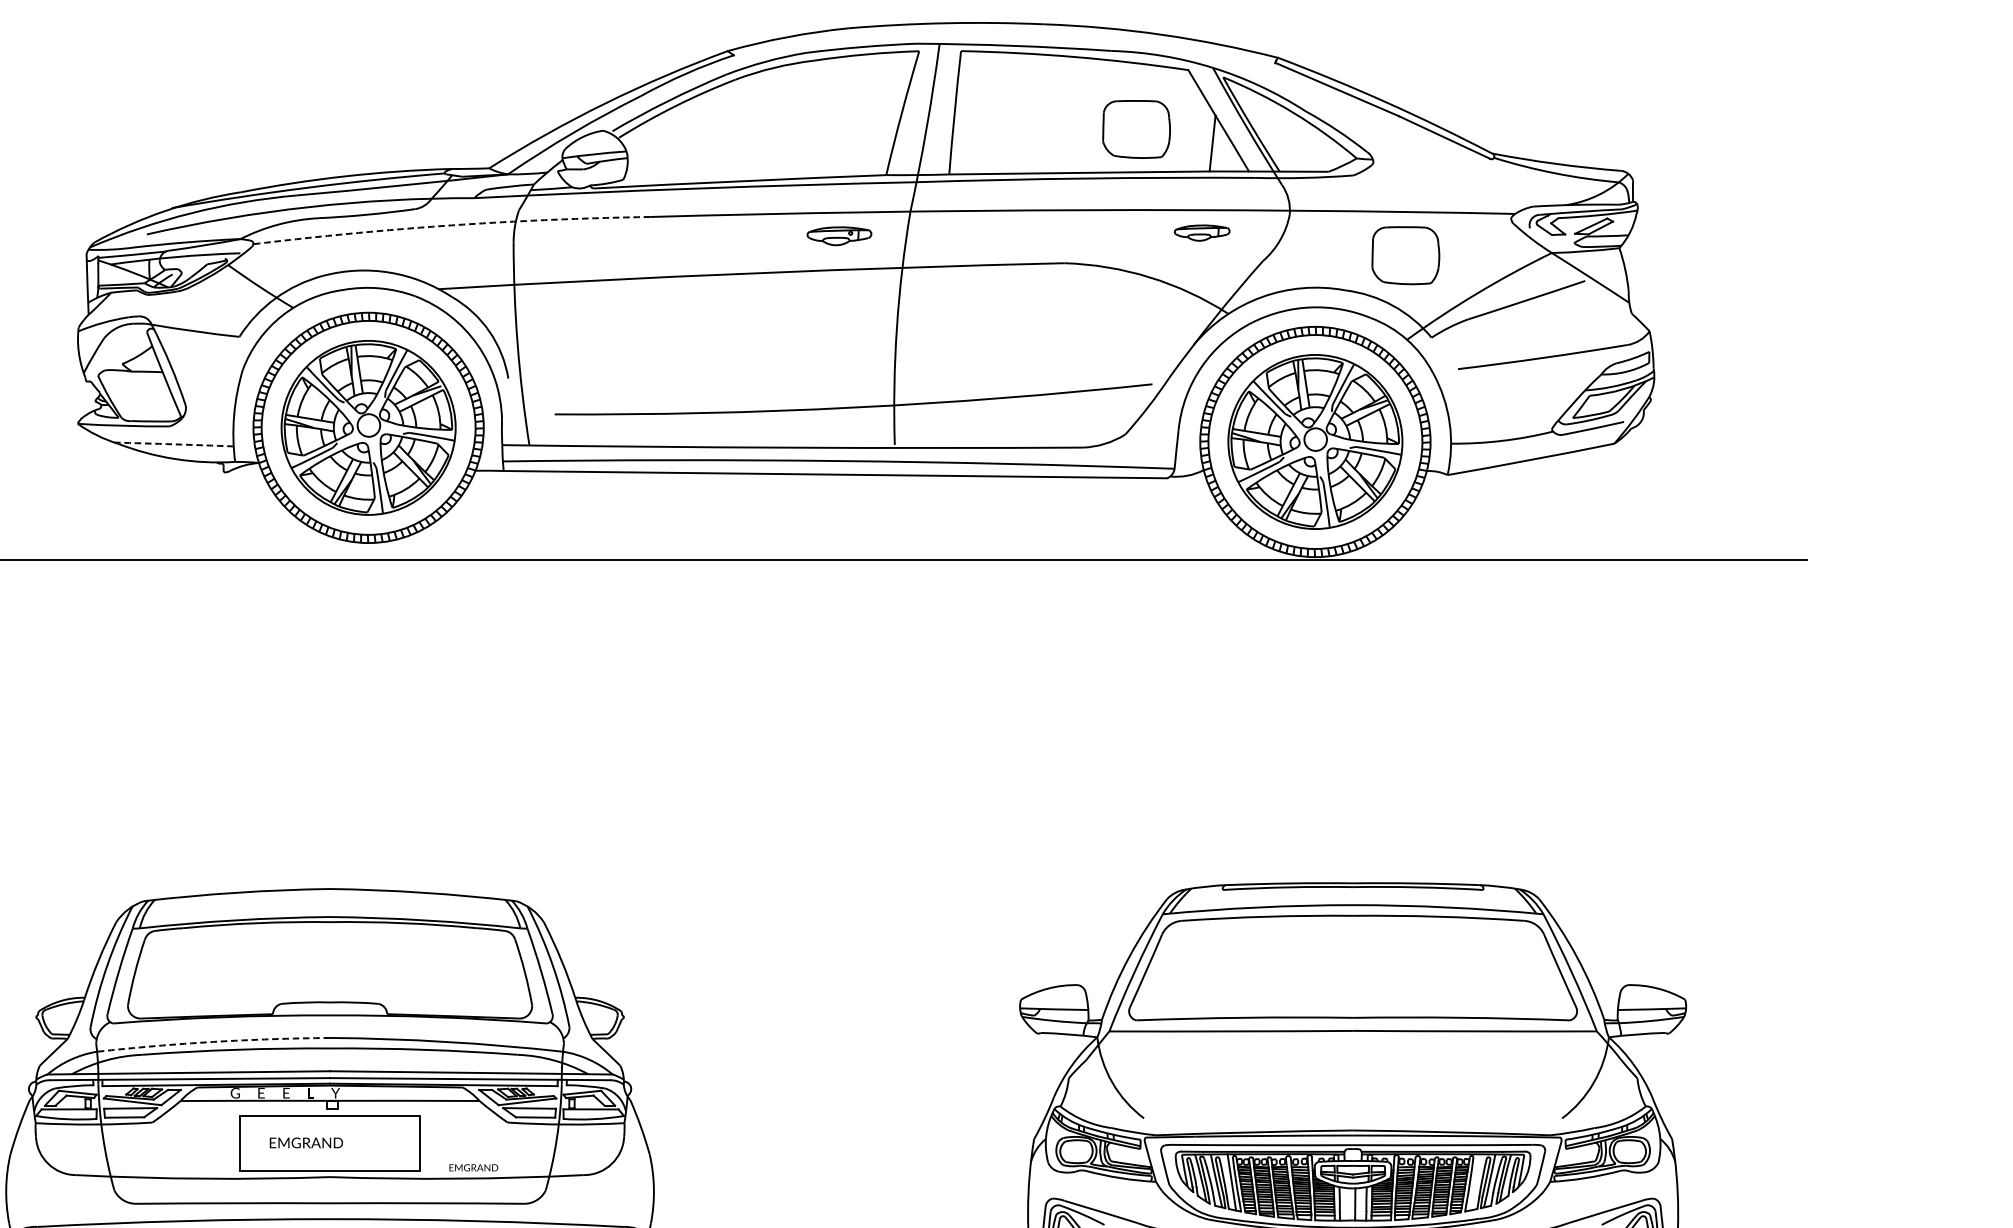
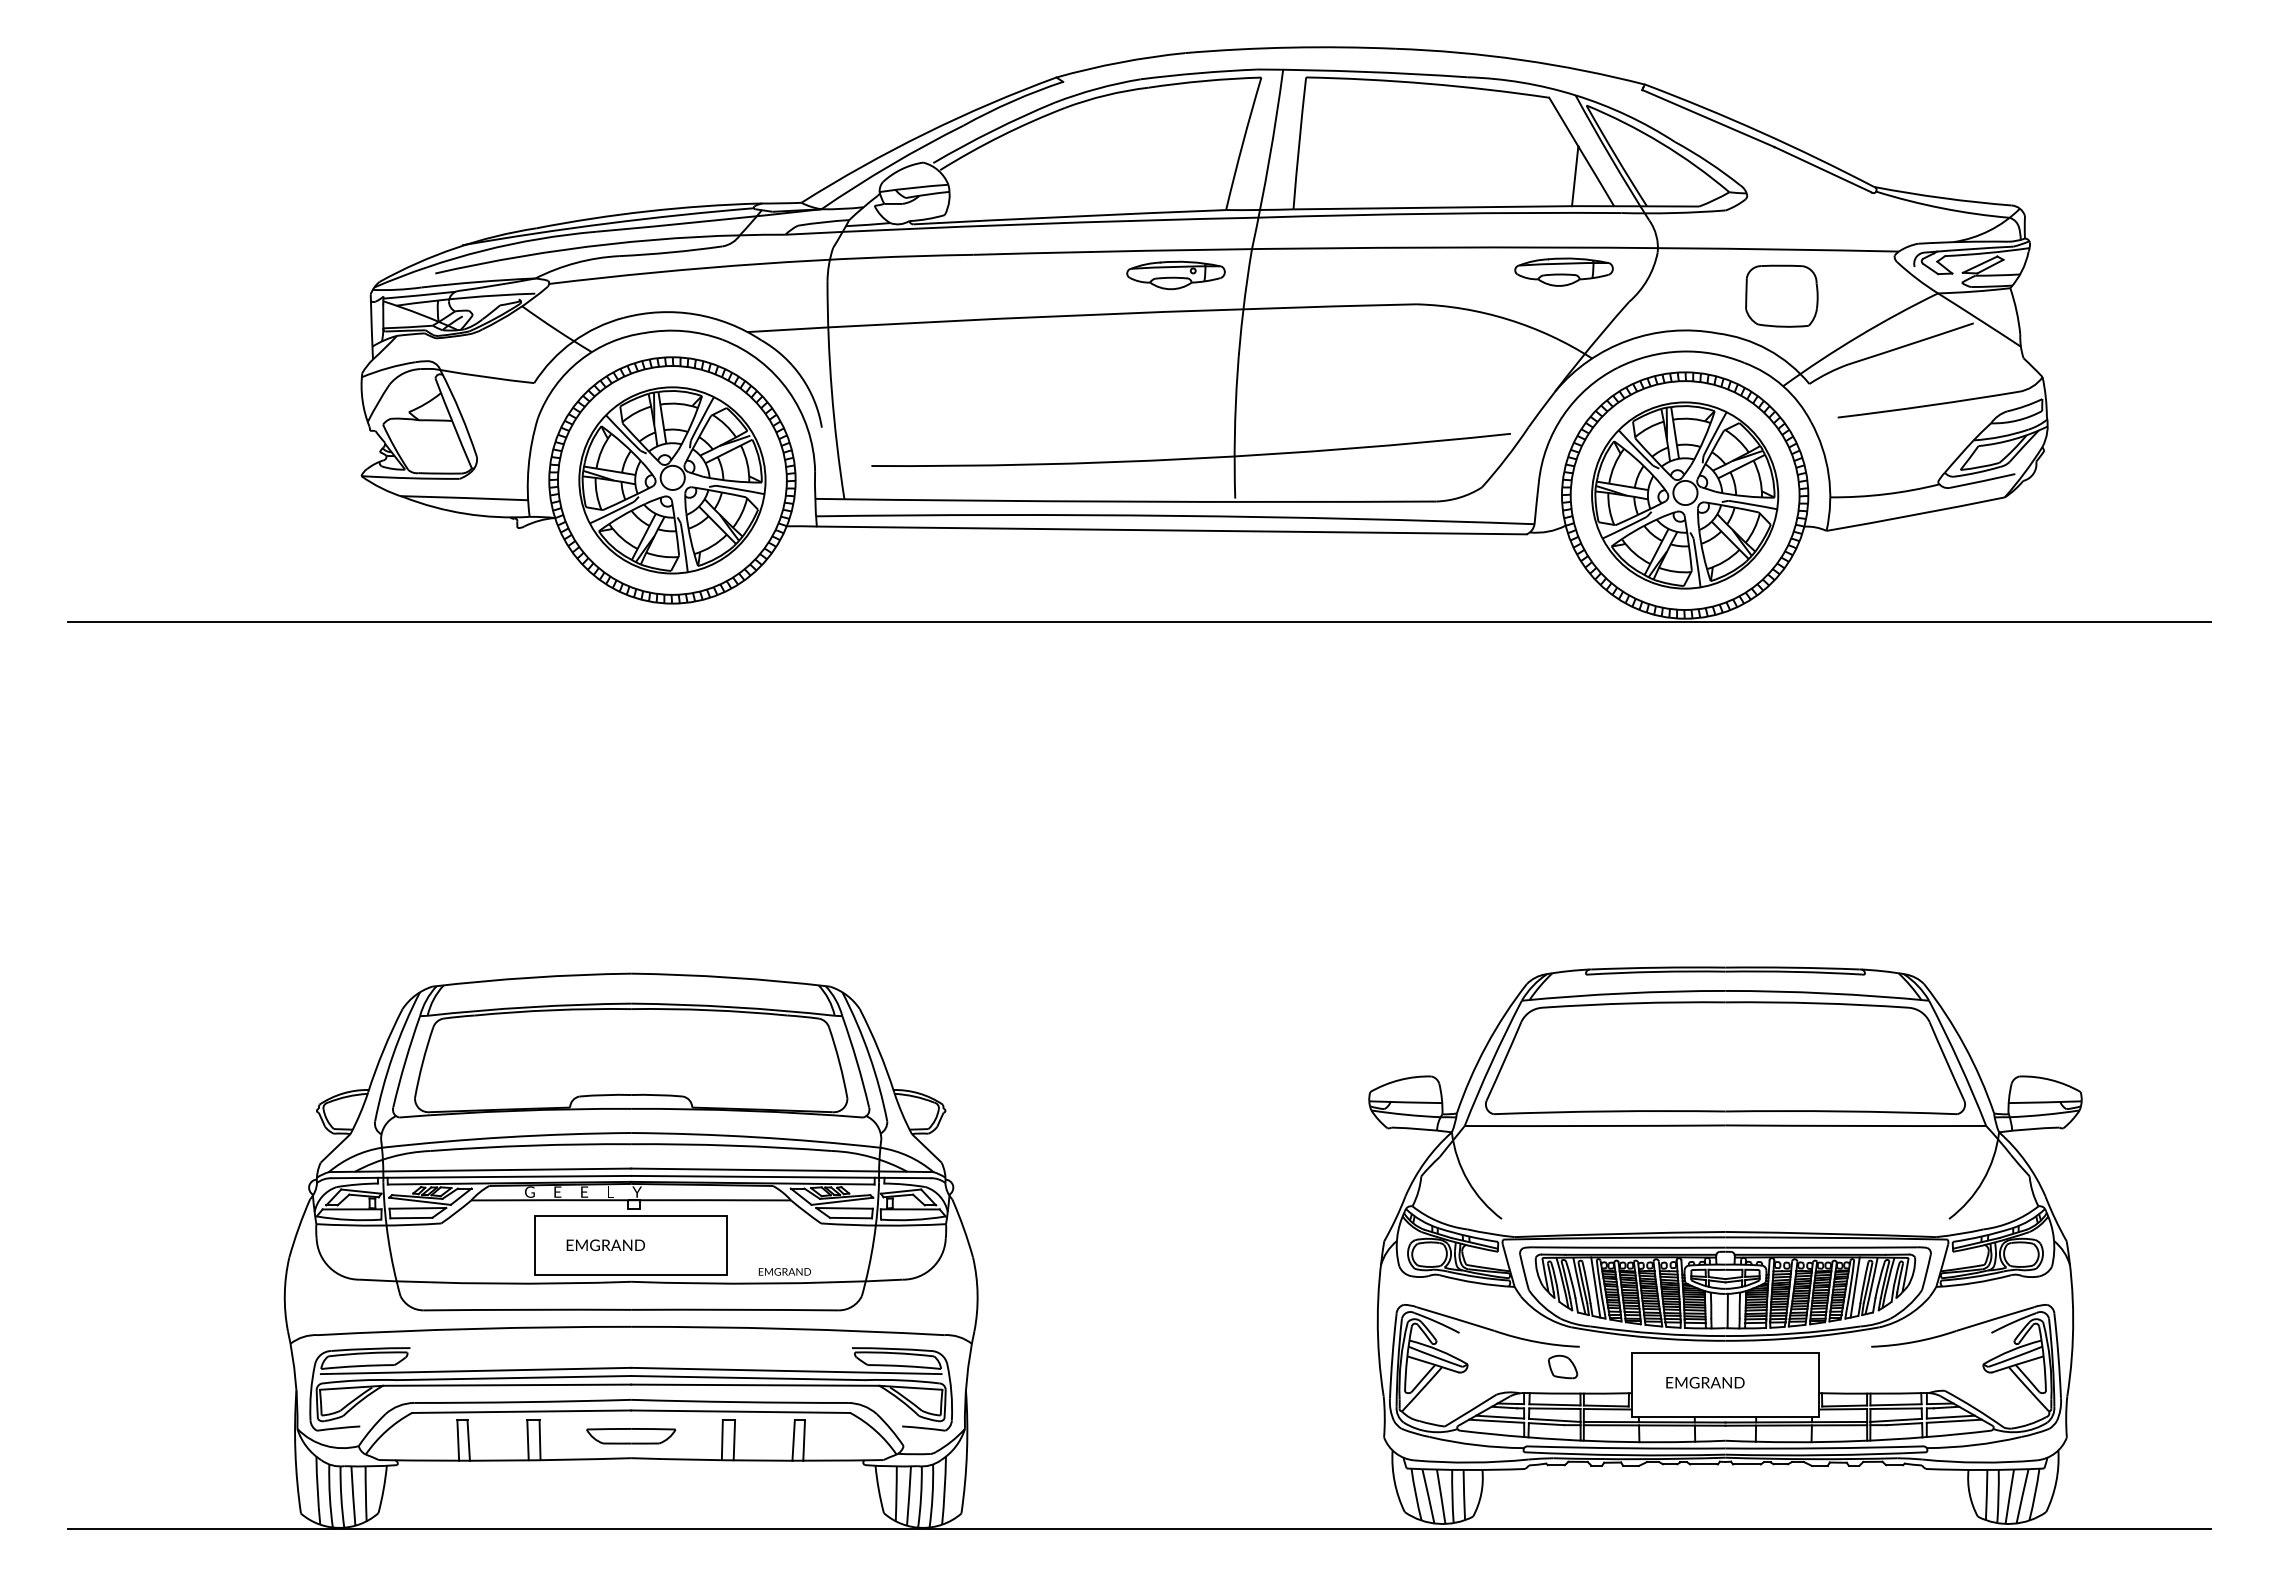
part: (1136, 128) -> (1493, 160), removed
arc: (450, 225) -> (760, 263), dashed -> solid
part: (1201, 232) -> (1563, 271), size x1.67
part: (838, 236) -> (1175, 275), size x1.43
arc: (174, 444) -> (464, 498), dashed -> solid
arc: (213, 1042) -> (506, 1137), dashed -> solid
line: (1473, 1182) -> (1854, 1287), added

